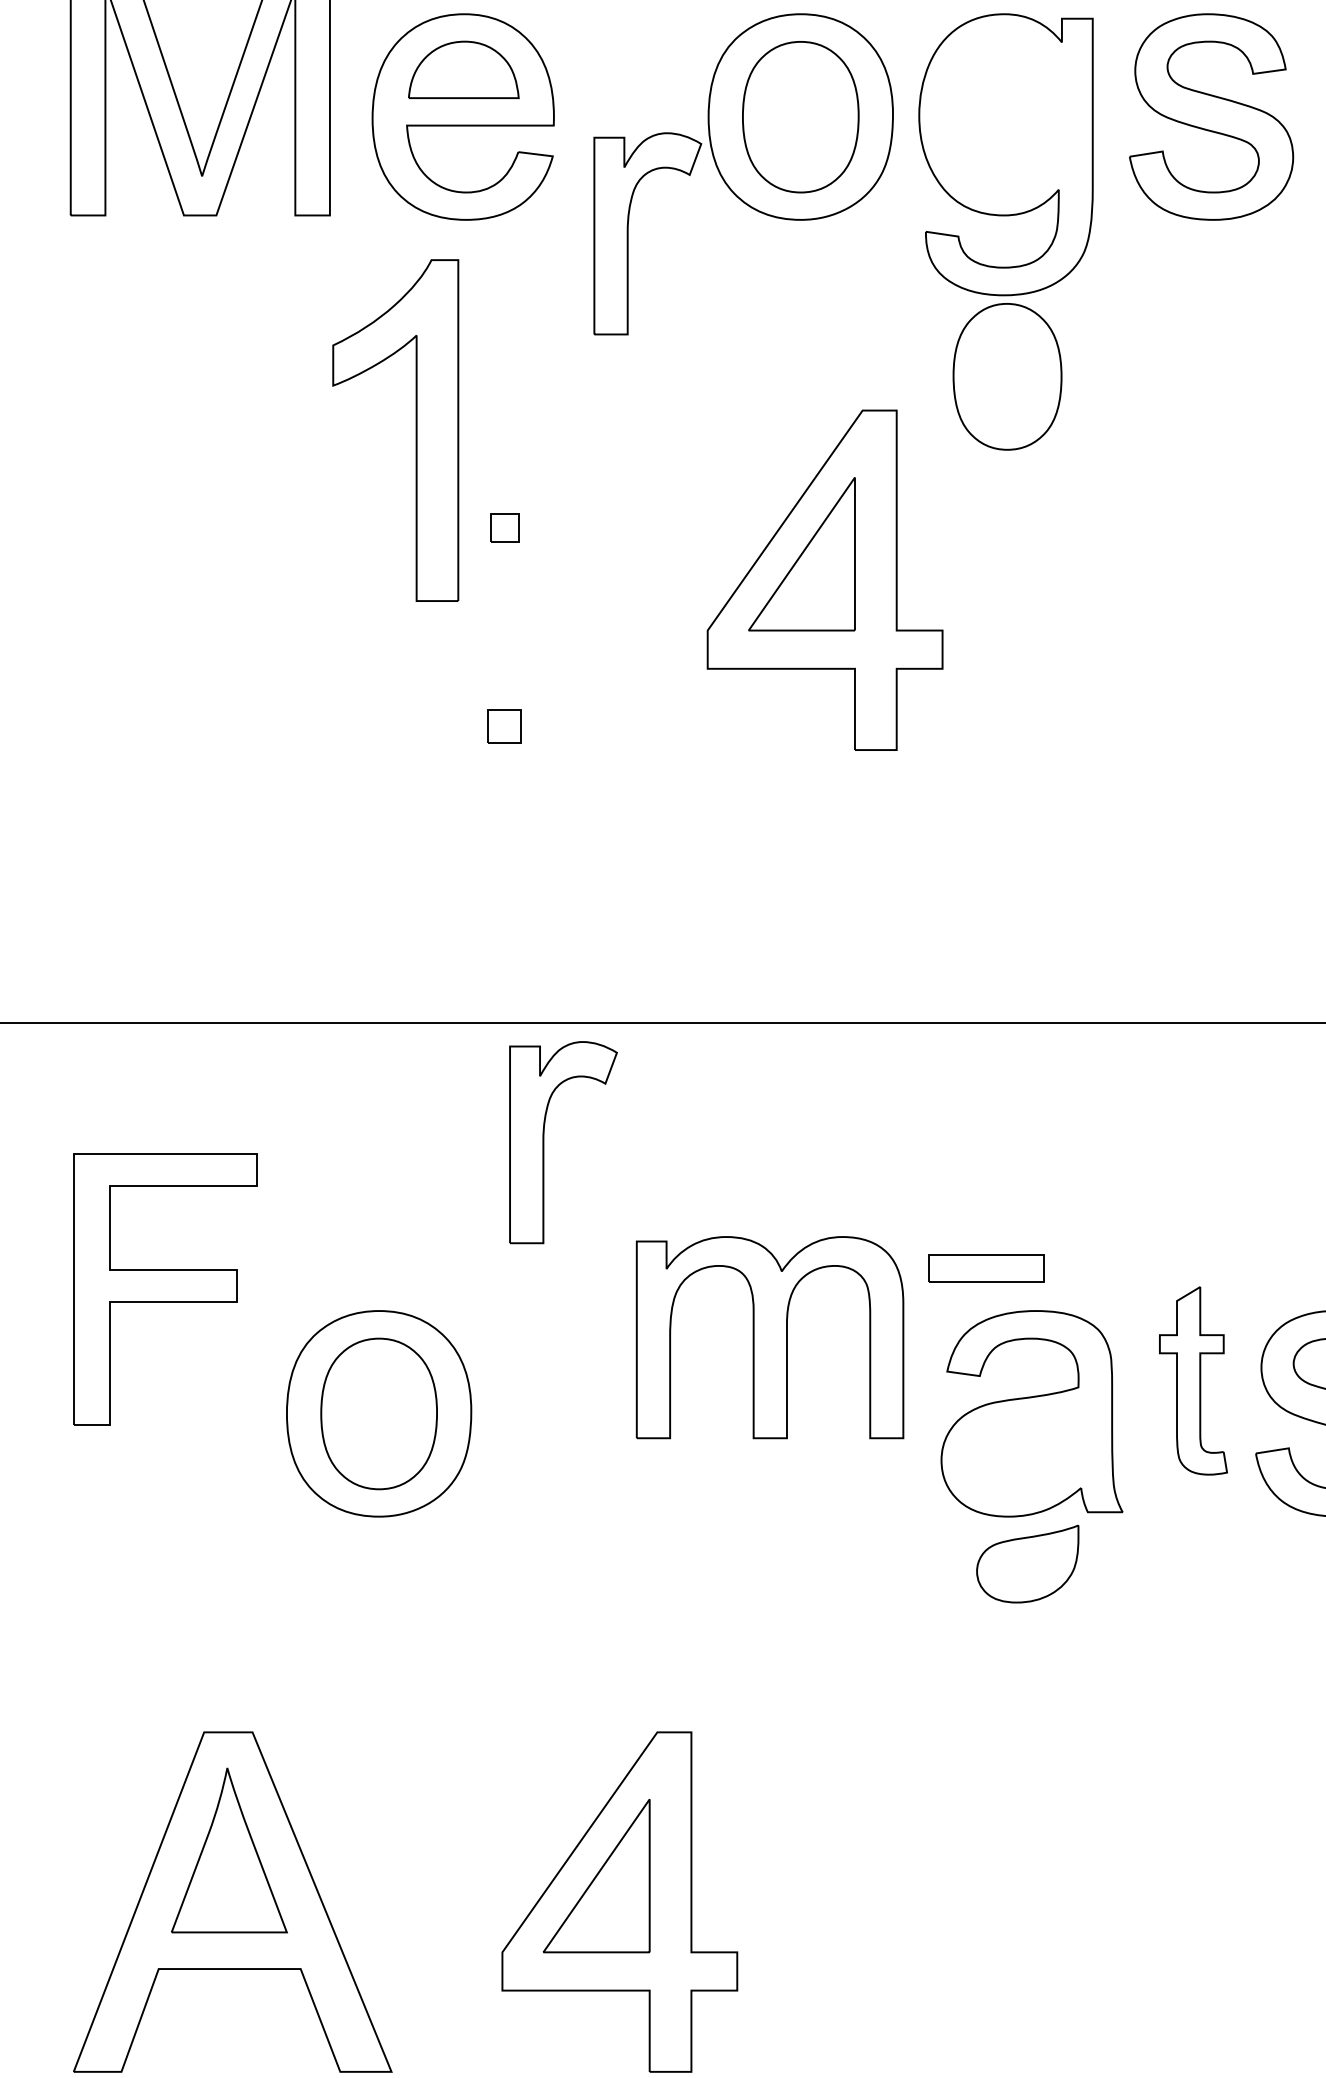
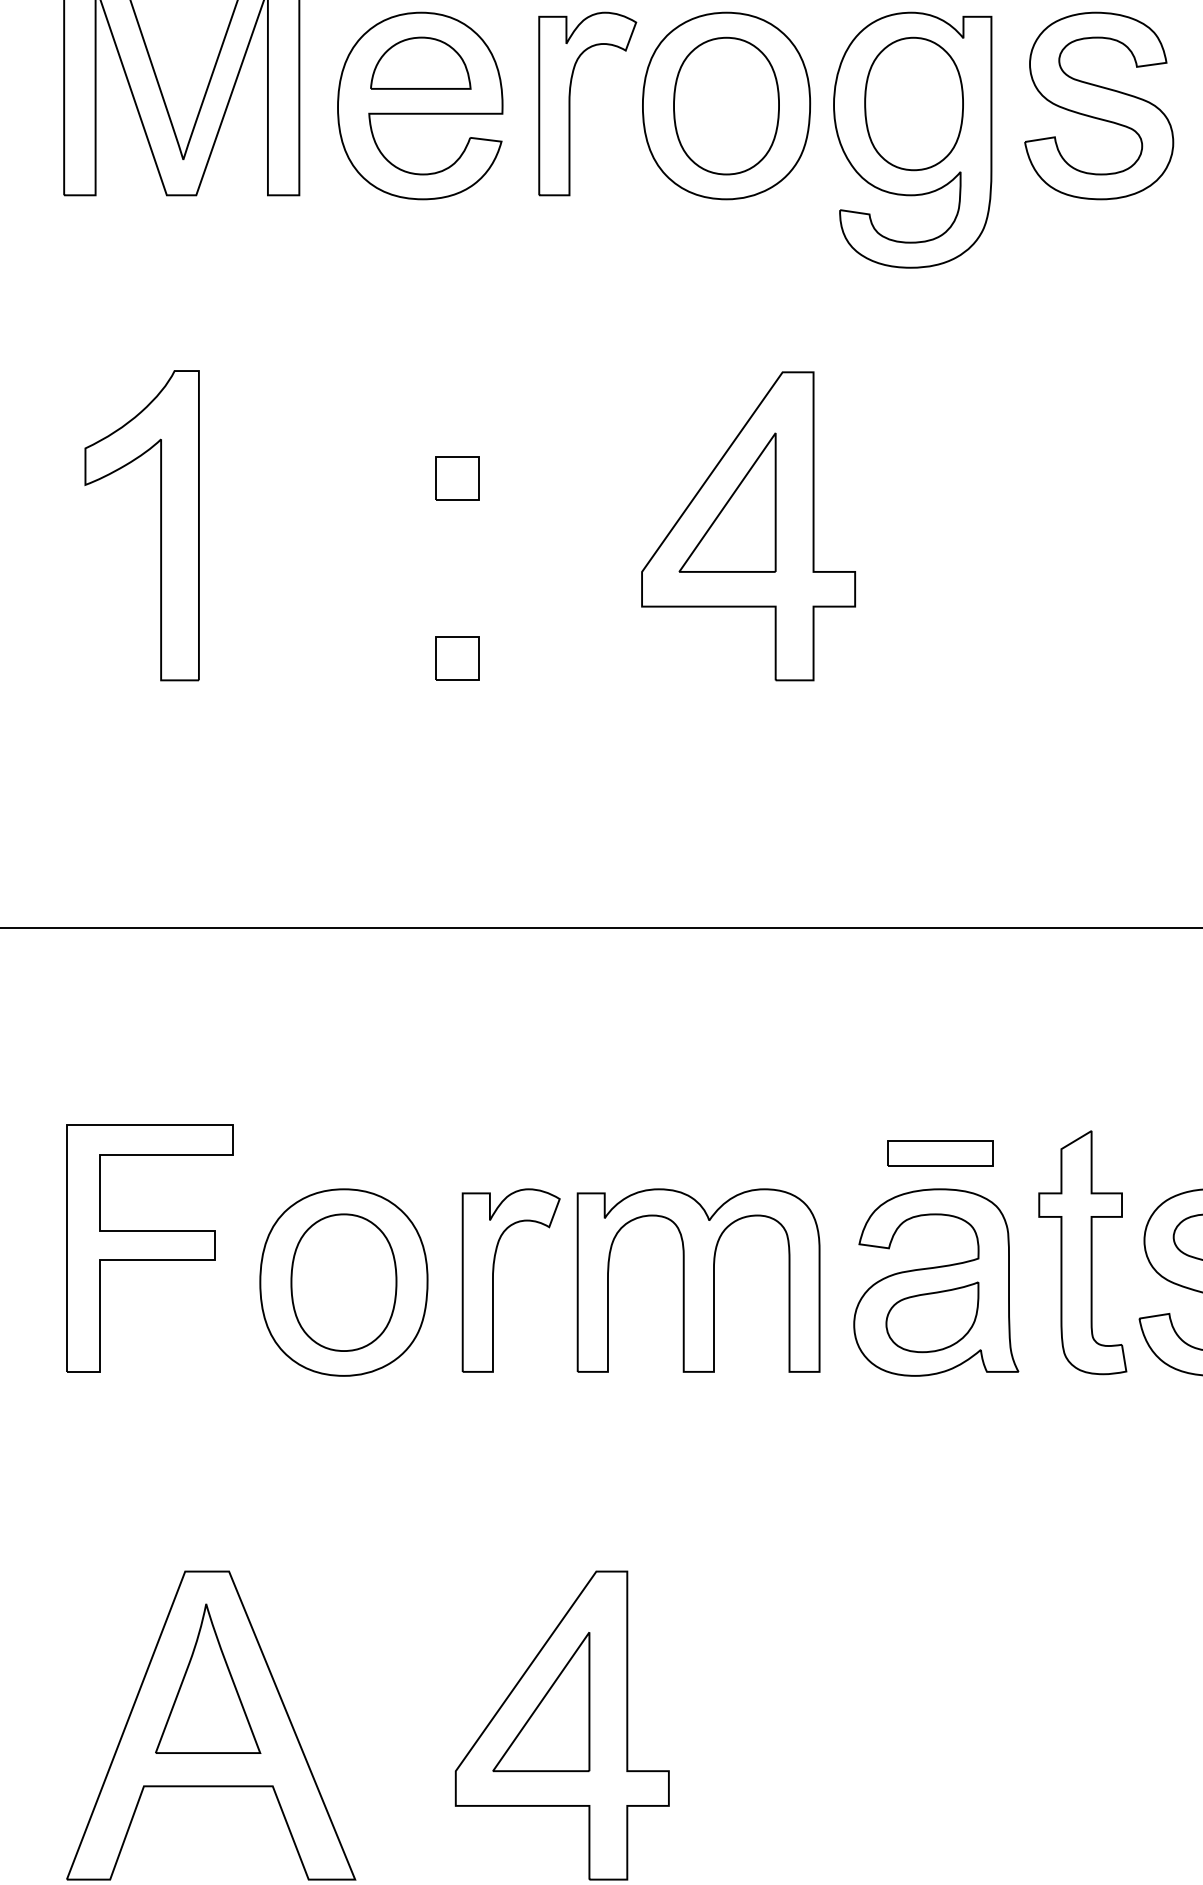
part: (628, 233) -> (570, 103), moved
part: (1007, 376) -> (914, 103), moved
part: (415, 430) -> (160, 525), moved
part: (504, 527) -> (457, 478), size x1.67
part: (504, 726) -> (457, 658), size x1.43
part: (544, 1142) -> (493, 1280), moved
part: (986, 1268) -> (940, 1153), moved
part: (165, 1289) -> (150, 1248), moved
part: (769, 1337) -> (698, 1280), moved
part: (1193, 1380) -> (1082, 1252), size x1.43
part: (1027, 1563) -> (932, 1316), moved

